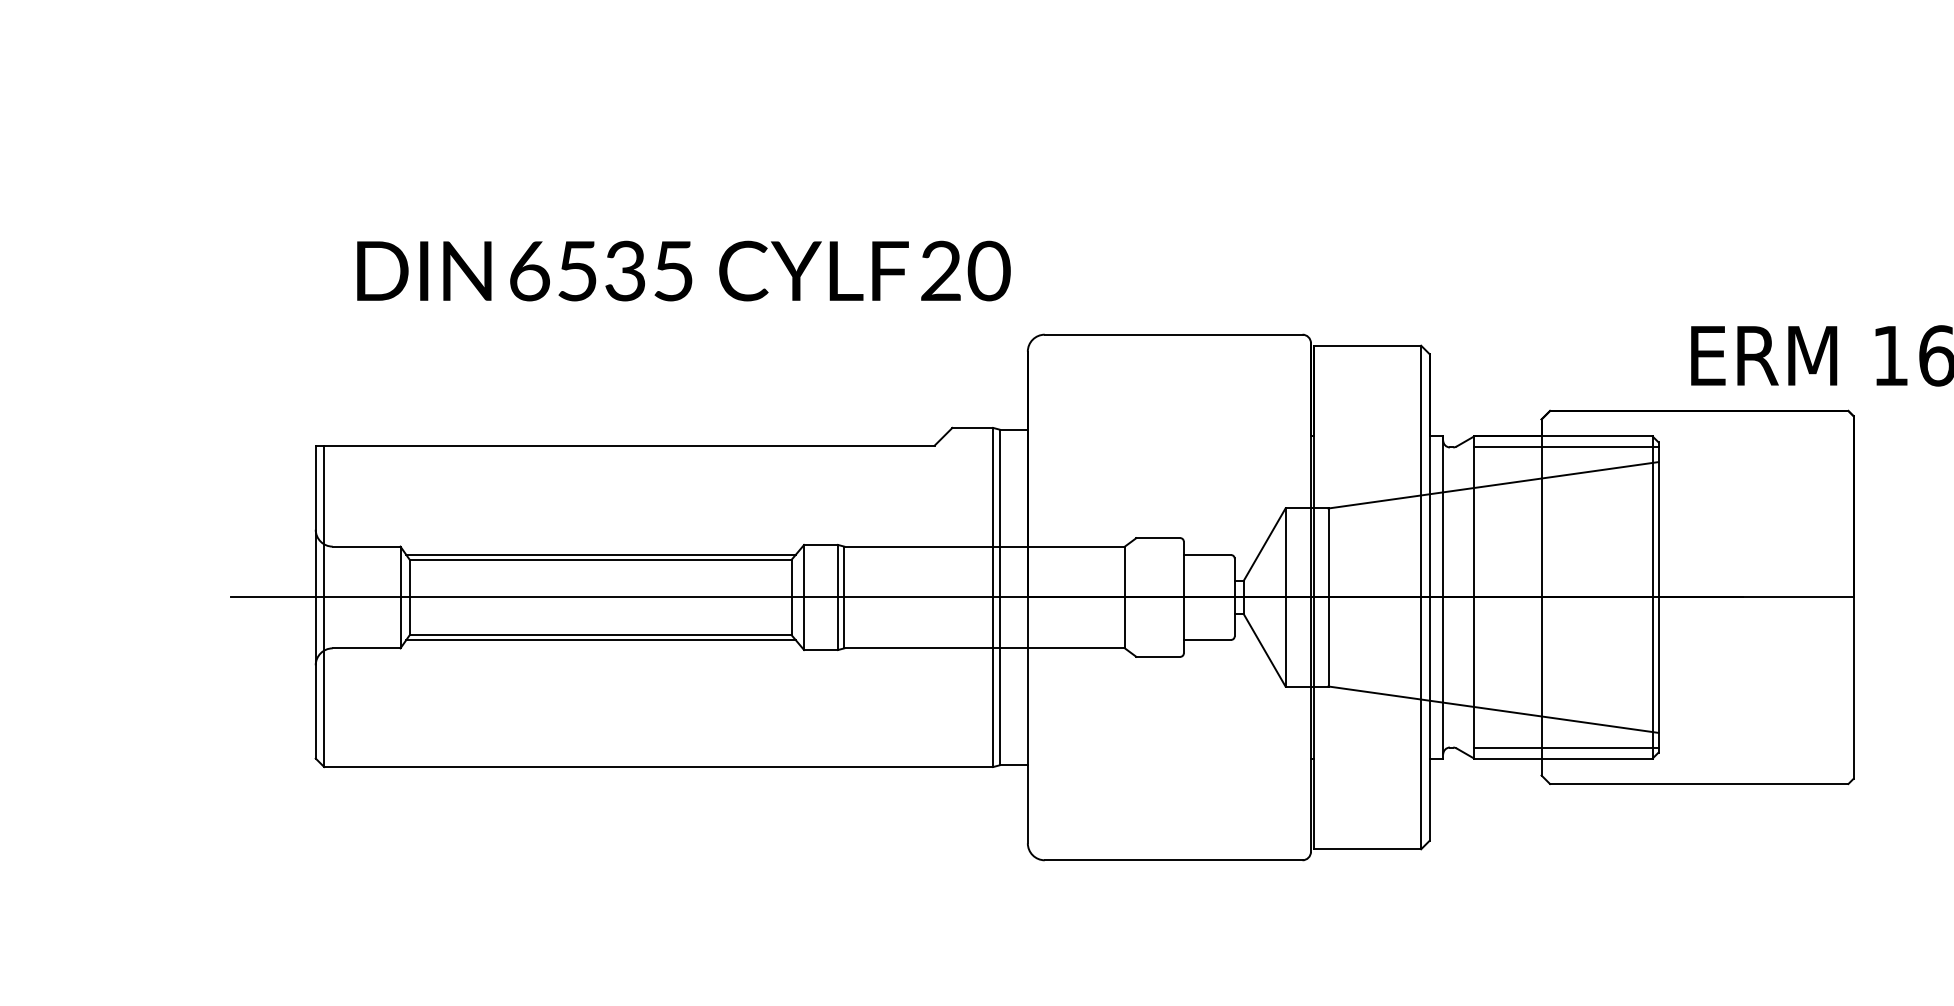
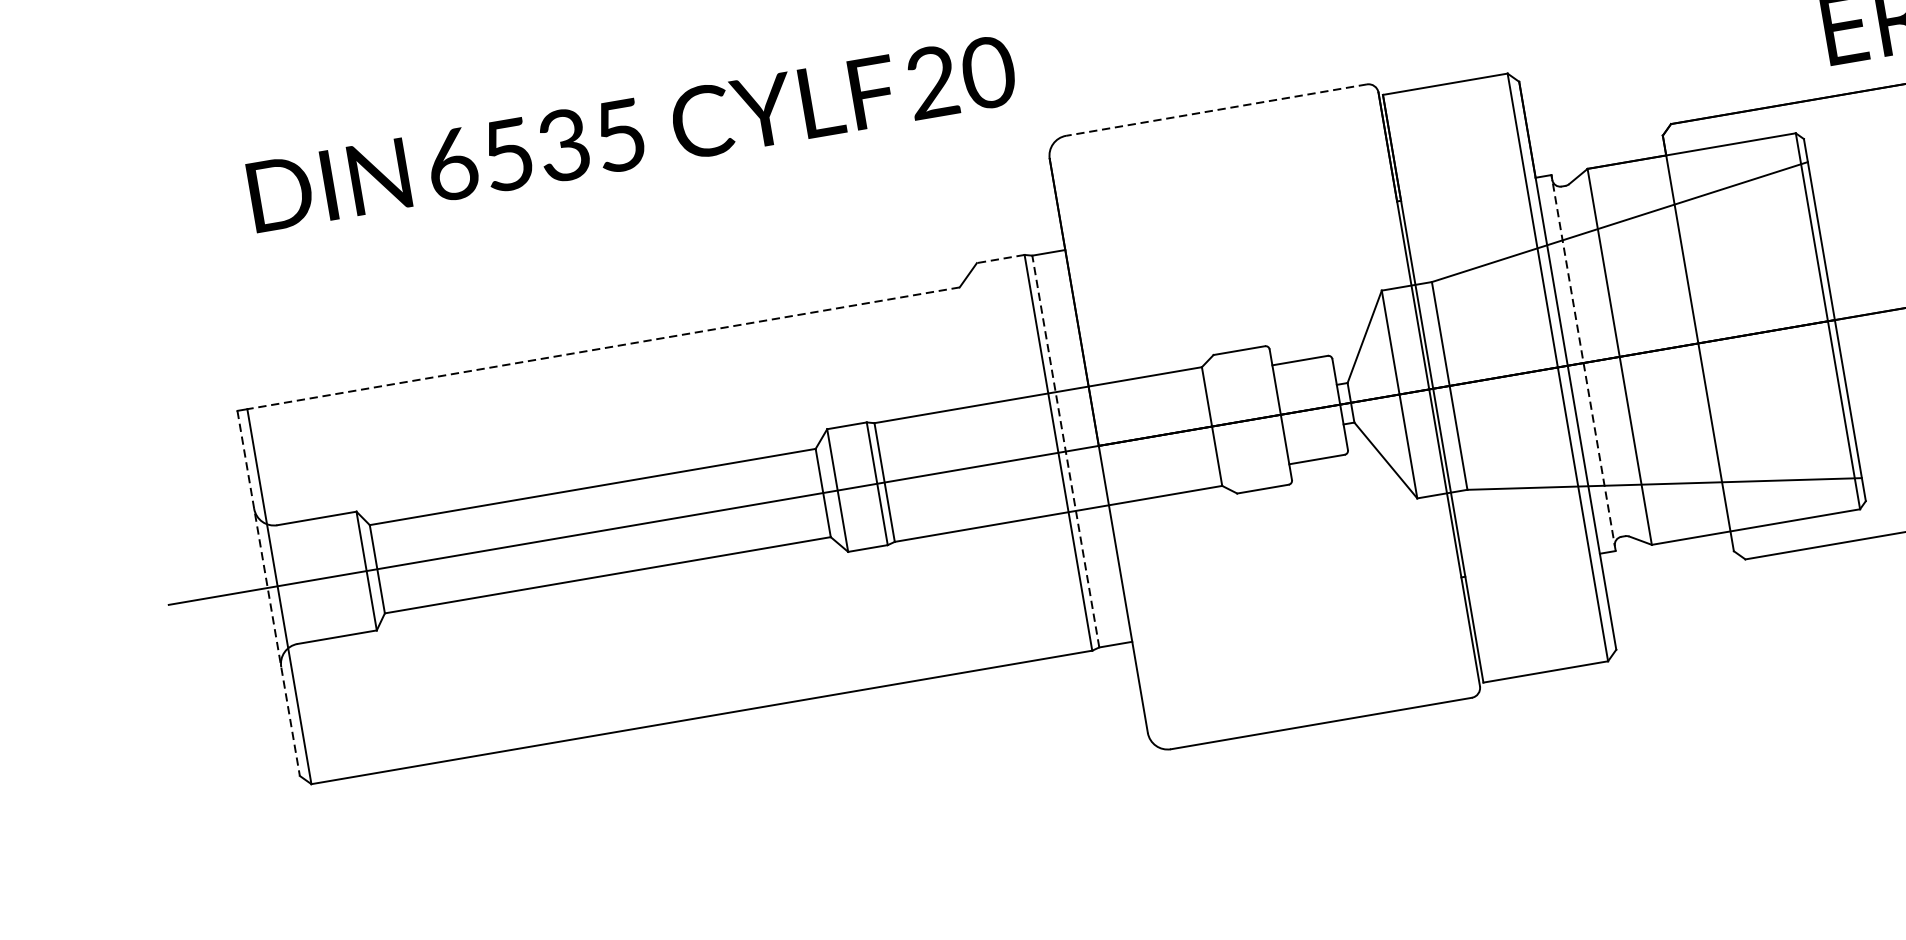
line: (1173, 334) -> (1216, 109), solid -> dashed
line: (972, 427) -> (1000, 258), solid -> dashed
line: (628, 445) -> (602, 348), solid -> dashed
line: (1566, 446) -> (1697, 162), removed
line: (600, 555) -> (591, 482), removed
line: (999, 597) -> (1065, 451), solid -> dashed
line: (1443, 597) -> (1583, 363), solid -> dashed
line: (315, 602) -> (268, 593), solid -> dashed
line: (600, 639) -> (608, 580), removed
line: (1566, 748) -> (1757, 514), removed

